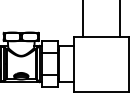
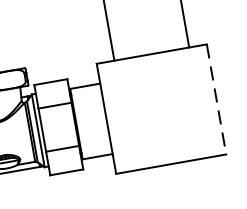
line: (128, 64) -> (216, 100), solid -> dashed

